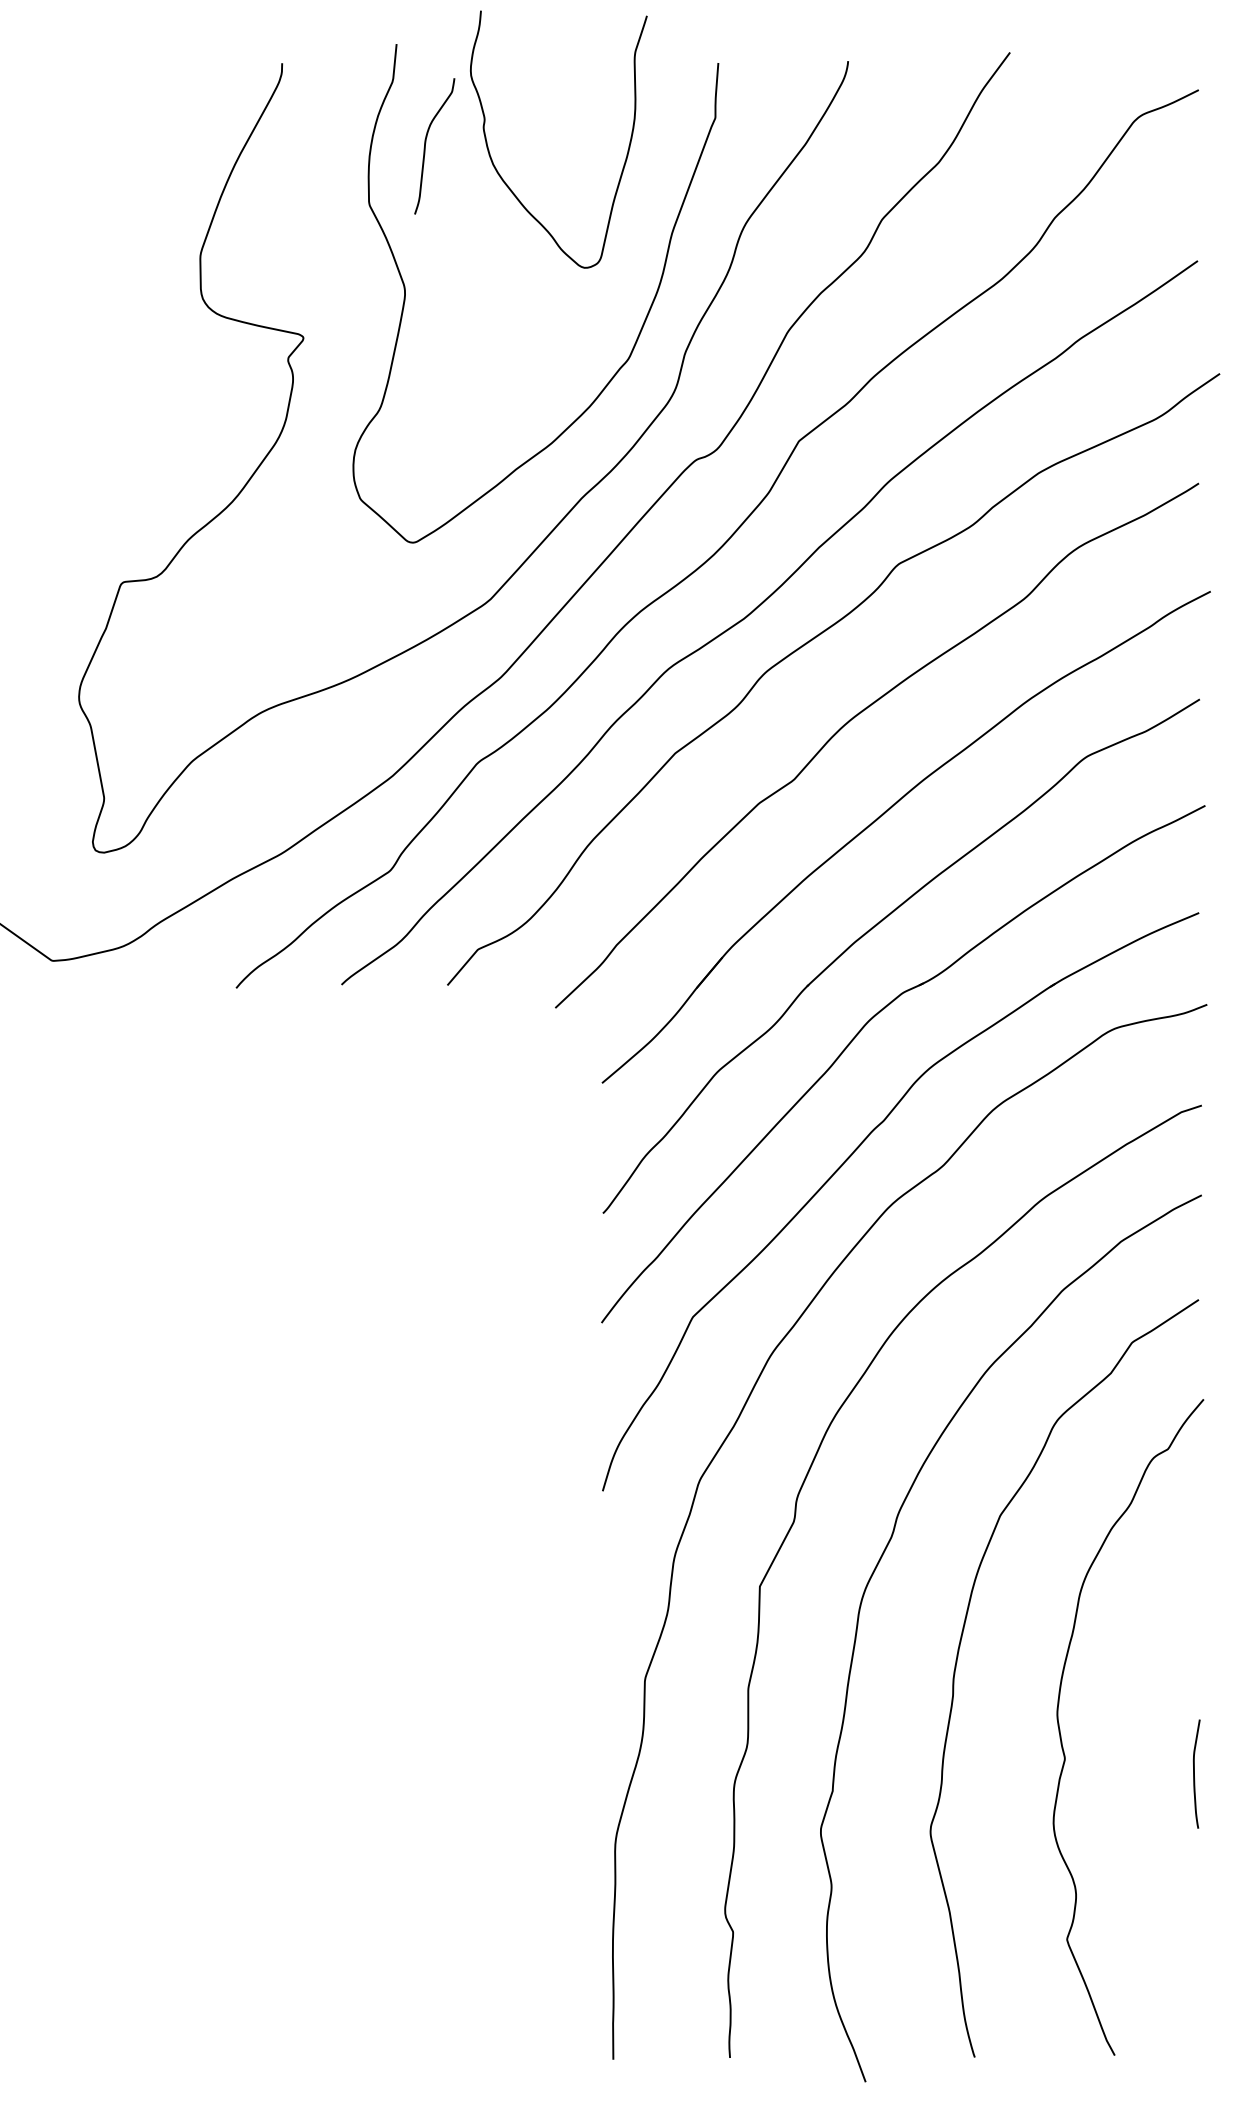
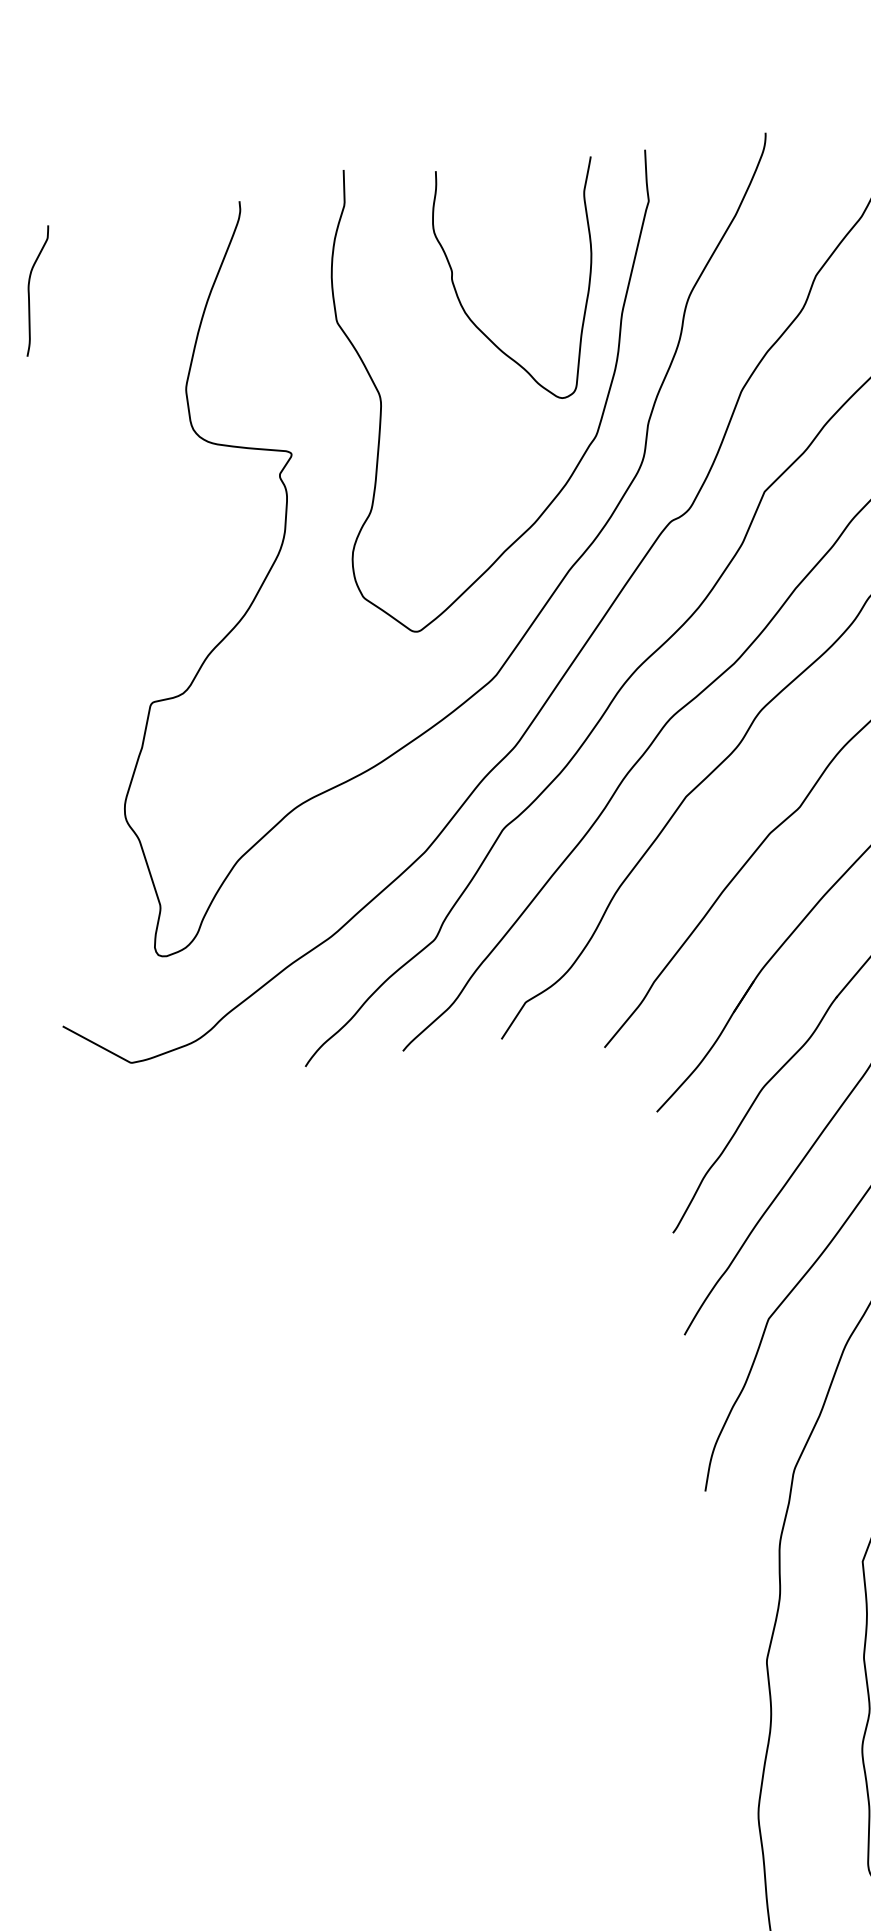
curve: (426, 143) -> (29, 289), moved
curve: (505, 181) -> (478, 327), moved

